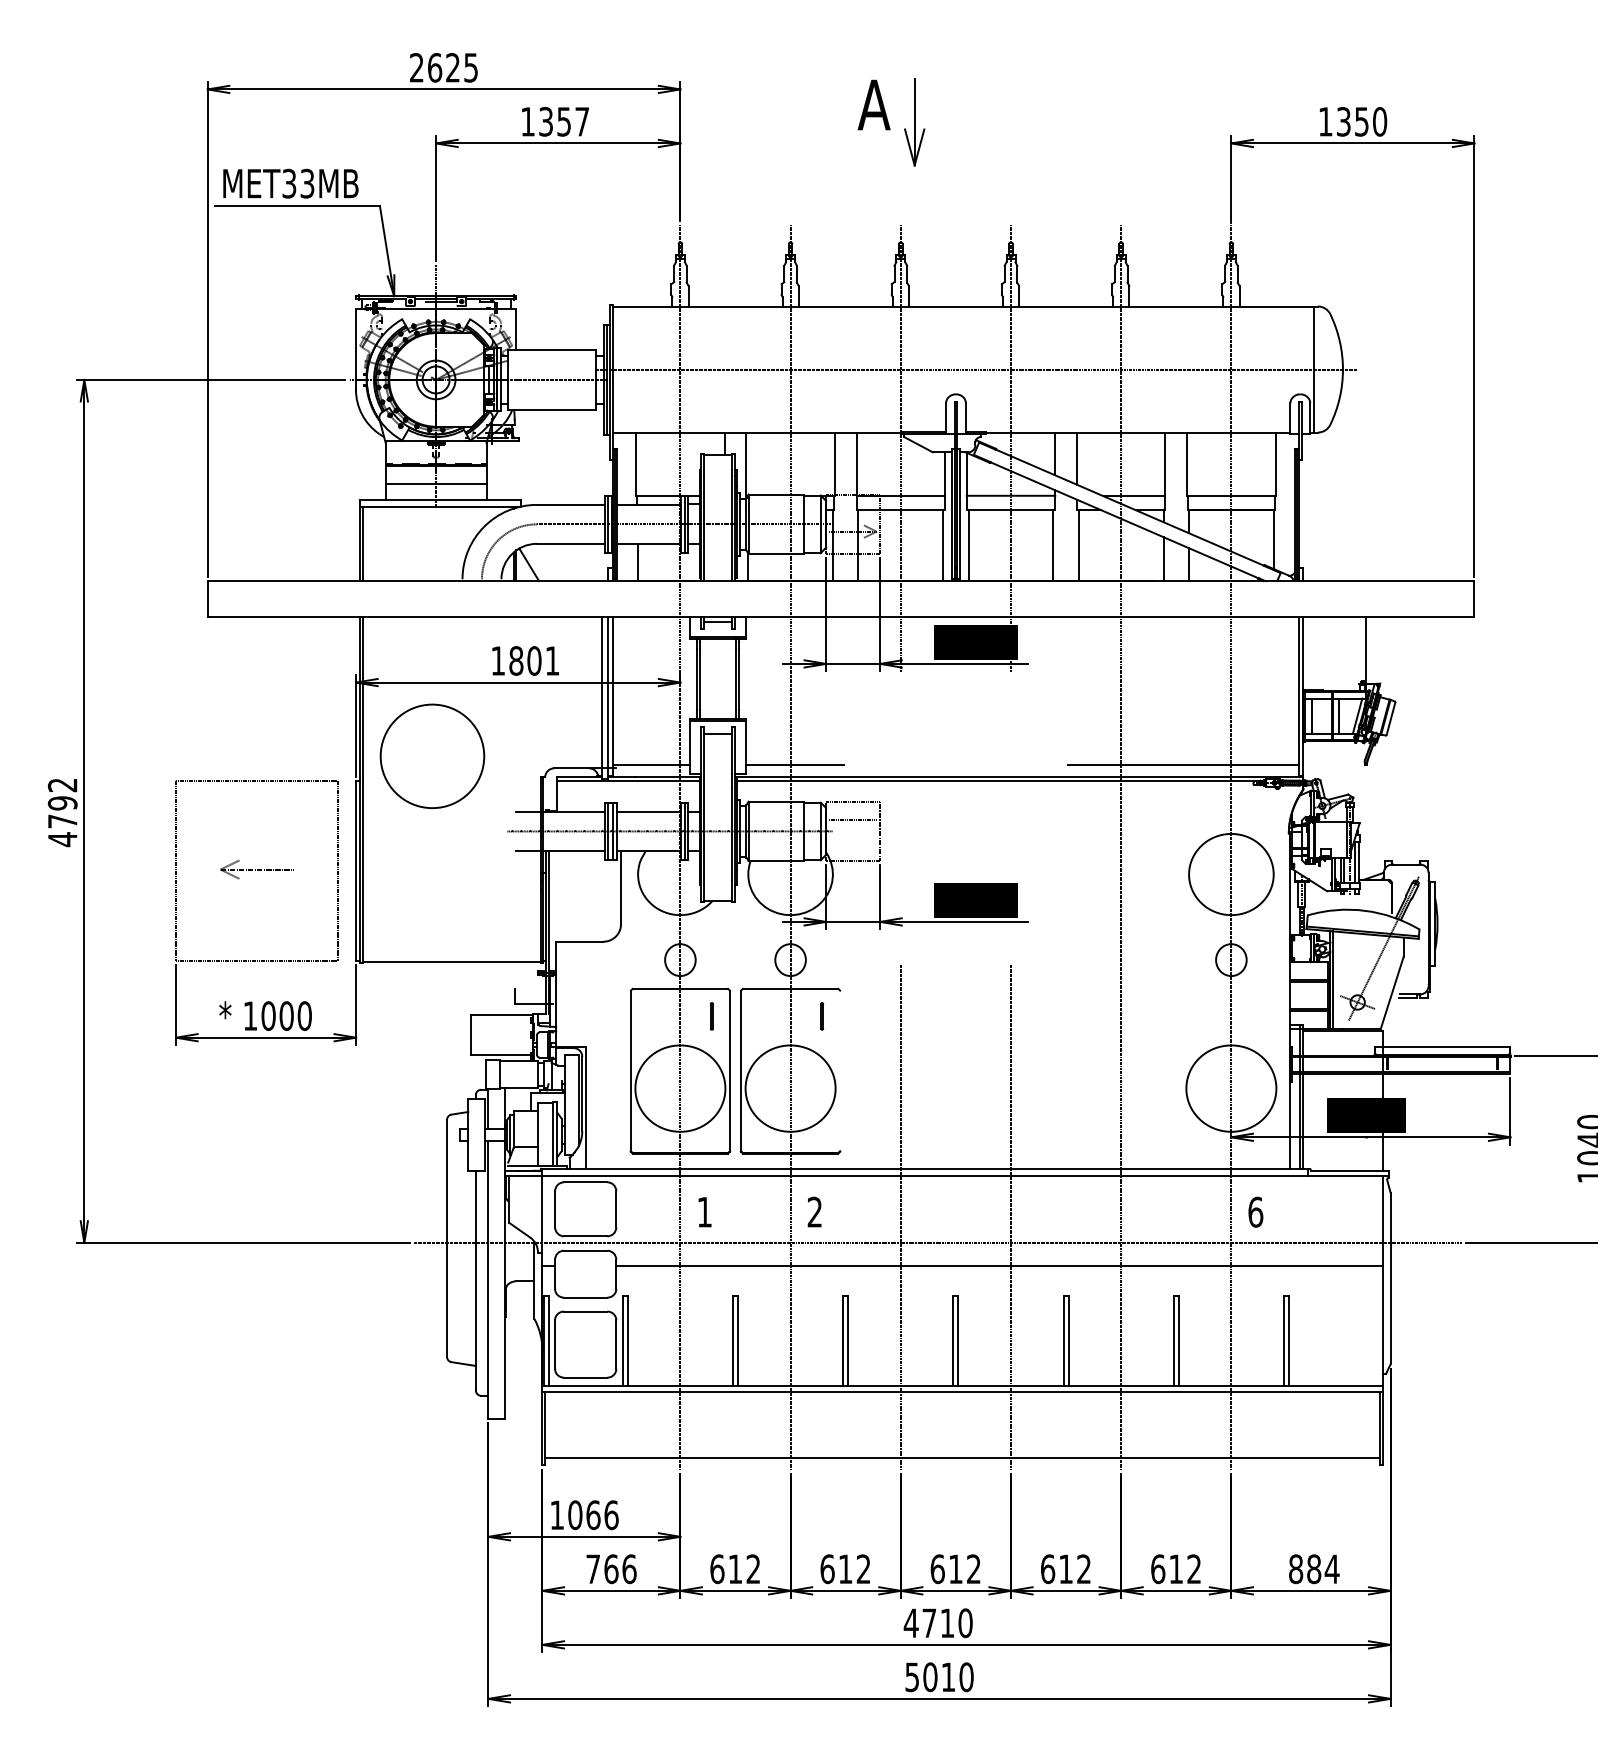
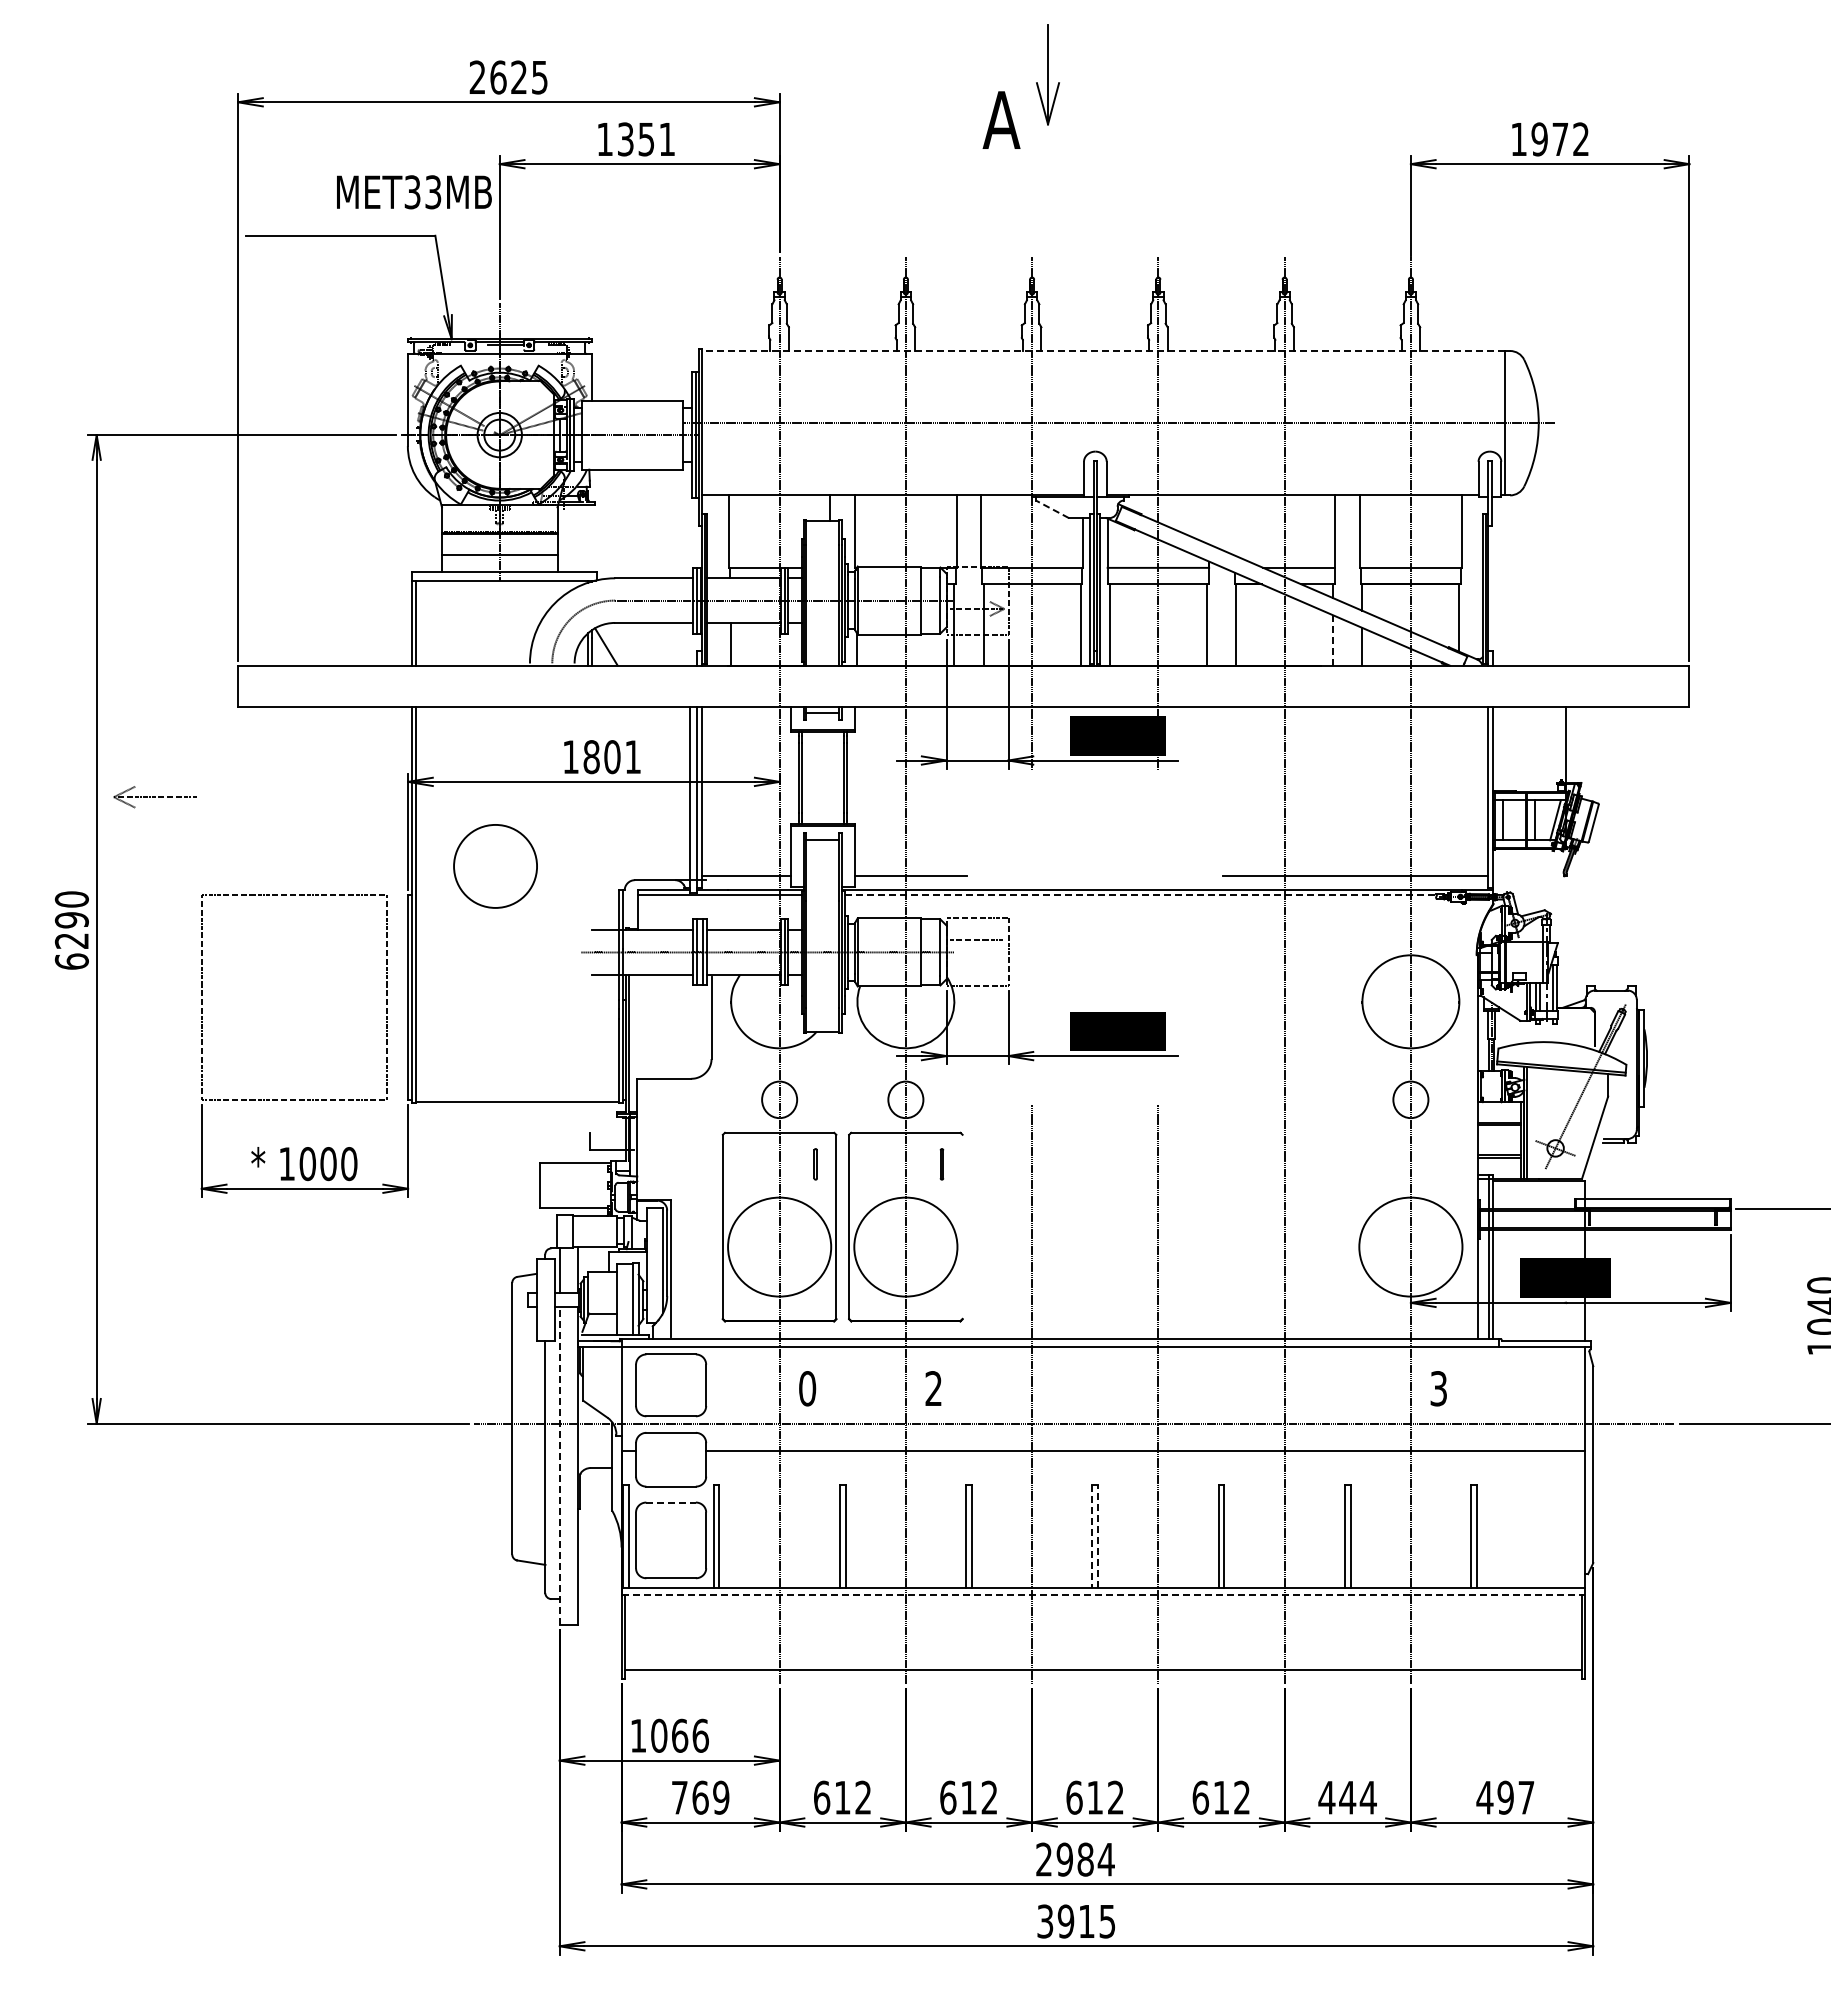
text: (581, 121) -> (666, 139), 1357 -> 1351
part: (914, 121) -> (1047, 74), moved
text: (1361, 121) -> (1560, 139), 1350 -> 1972
text: (291, 183) -> (414, 192), moved
line: (963, 306) -> (1103, 351), solid -> dashed
line: (918, 444) -> (1052, 509), solid -> dashed
line: (1055, 453) -> (1209, 519), removed
line: (1076, 458) -> (1233, 525), removed
line: (1163, 558) -> (1333, 639), solid -> dashed
circle: (432, 756) -> (495, 866), size x0.7
line: (995, 780) -> (1140, 894), solid -> dashed
text: (62, 812) -> (71, 930), 4792 -> 6290
part: (256, 869) -> (154, 797), moved
text: (704, 1212) -> (807, 1388), 1 -> 0
text: (1255, 1212) -> (1438, 1388), 6 -> 3
line: (488, 1279) -> (559, 1465), solid -> dashed
line: (586, 1311) -> (671, 1502), solid -> dashed
line: (953, 1341) -> (1092, 1536), solid -> dashed
line: (958, 1341) -> (1098, 1536), solid -> dashed
line: (963, 1391) -> (1103, 1594), solid -> dashed
text: (629, 1569) -> (721, 1797), 766 -> 769
text: (1176, 1569) -> (1347, 1797), 612 -> 444
text: (1313, 1569) -> (1505, 1797), 884 -> 497
text: (937, 1623) -> (1074, 1859), 4710 -> 2984
text: (939, 1677) -> (1076, 1921), 5010 -> 3915

